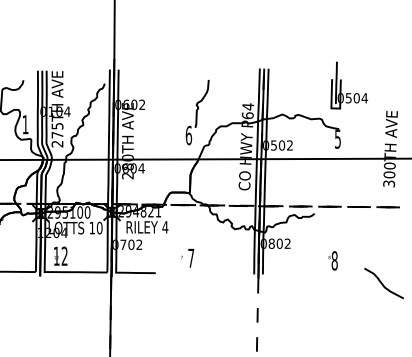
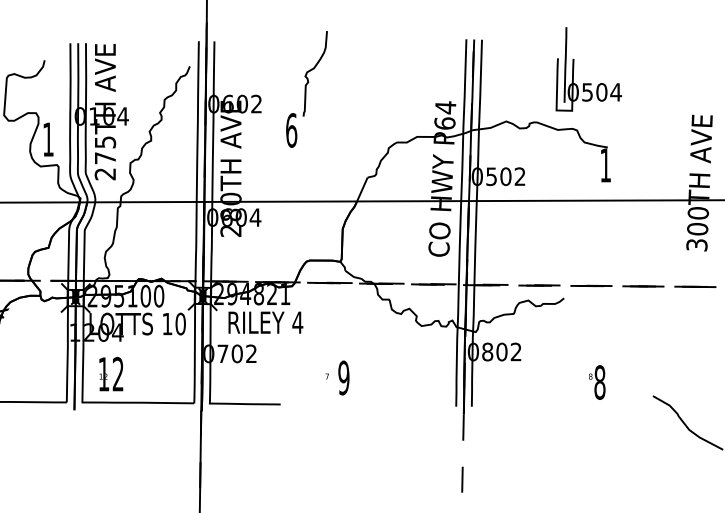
part: (341, 85) -> (574, 69), moved
part: (197, 112) -> (306, 89), moved
text: (337, 138) -> (604, 164), 5 -> 1
text: (191, 258) -> (344, 378), 7 -> 9

